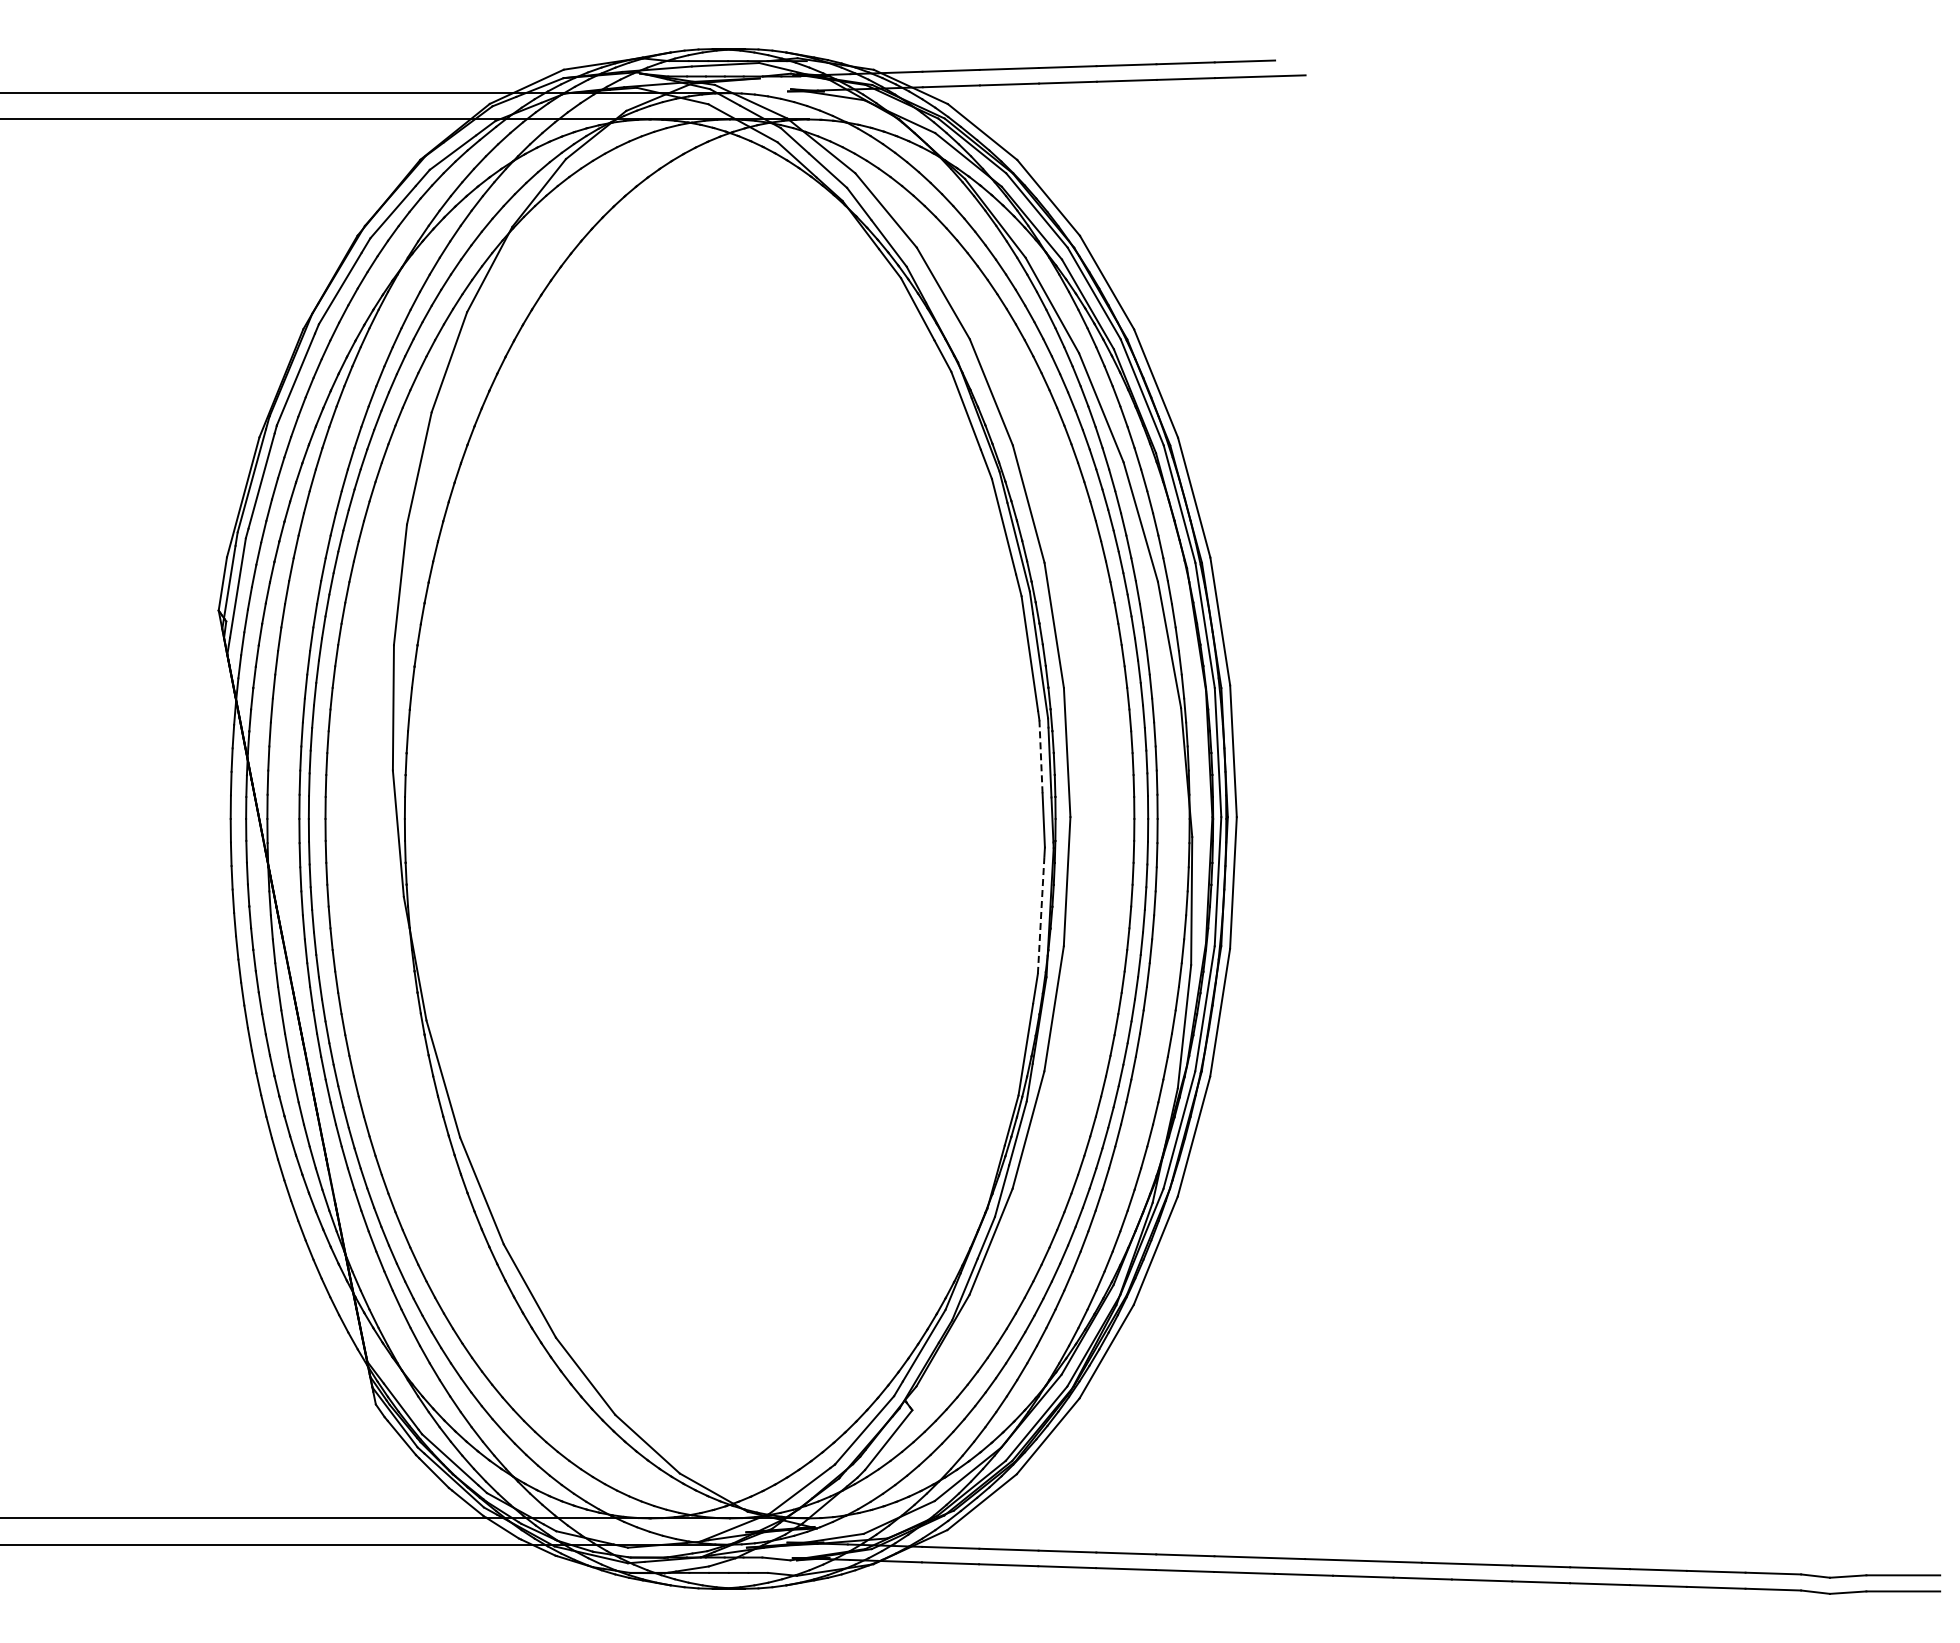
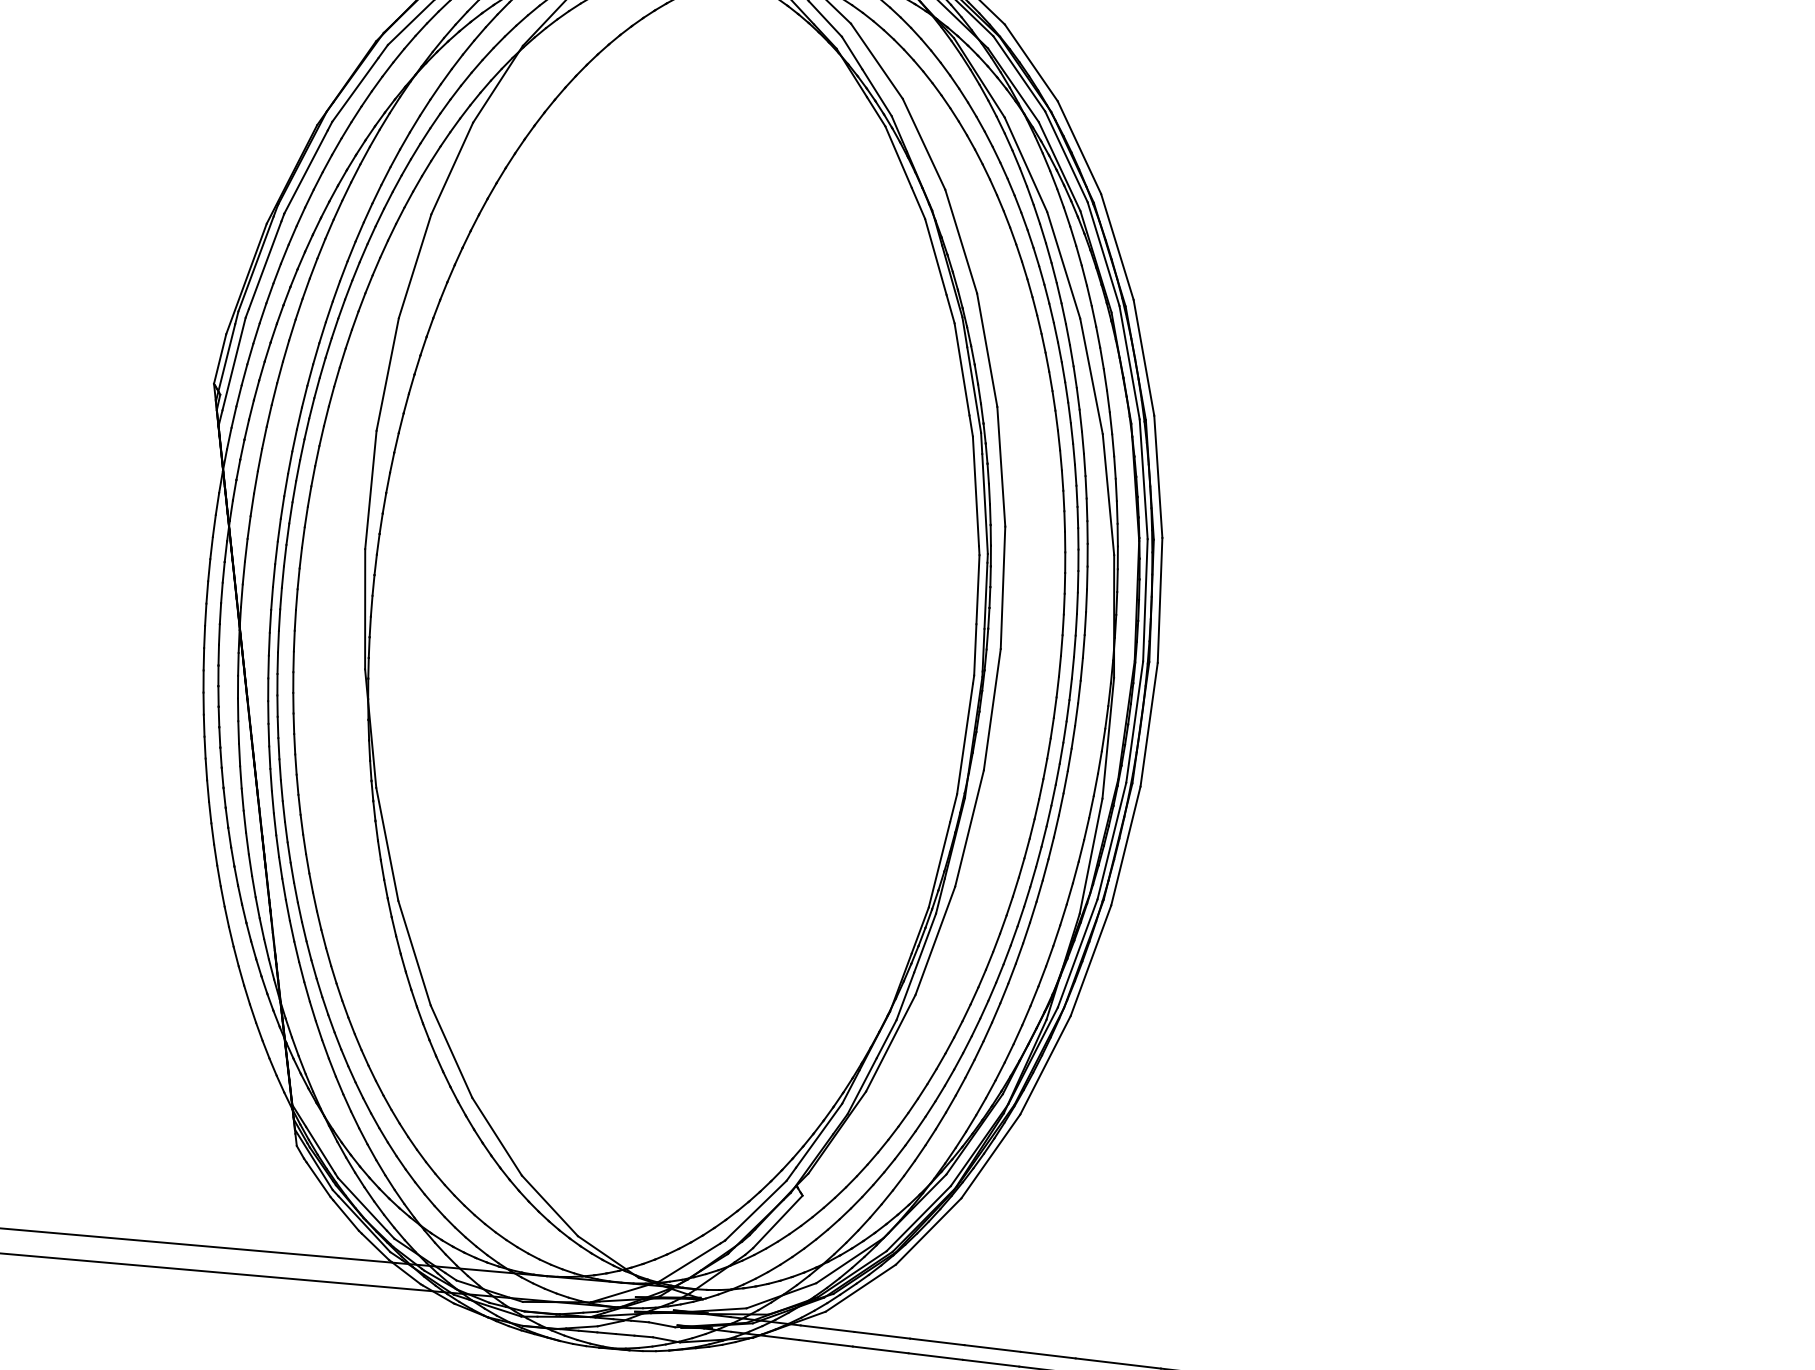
line: (1040, 756) -> (977, 589), dashed -> solid
line: (1041, 915) -> (965, 739), dashed -> solid

